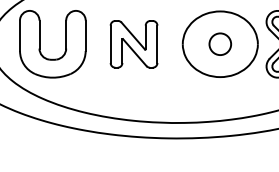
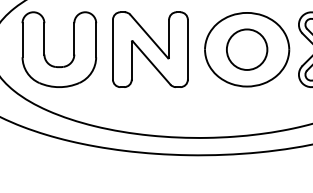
part: (133, 44) -> (149, 49), size x1.43
circle: (220, 44) -> (247, 49), size x1.67

